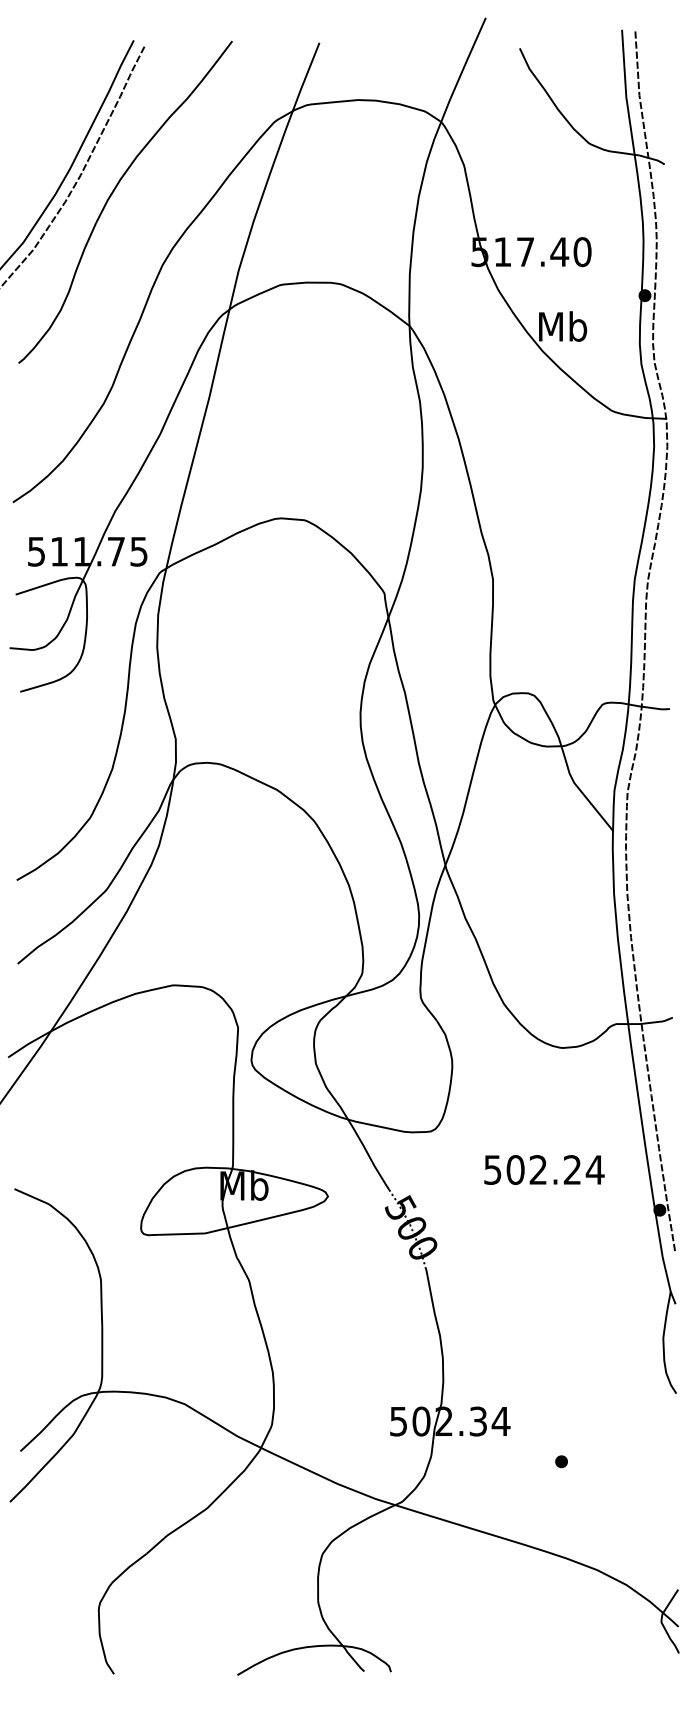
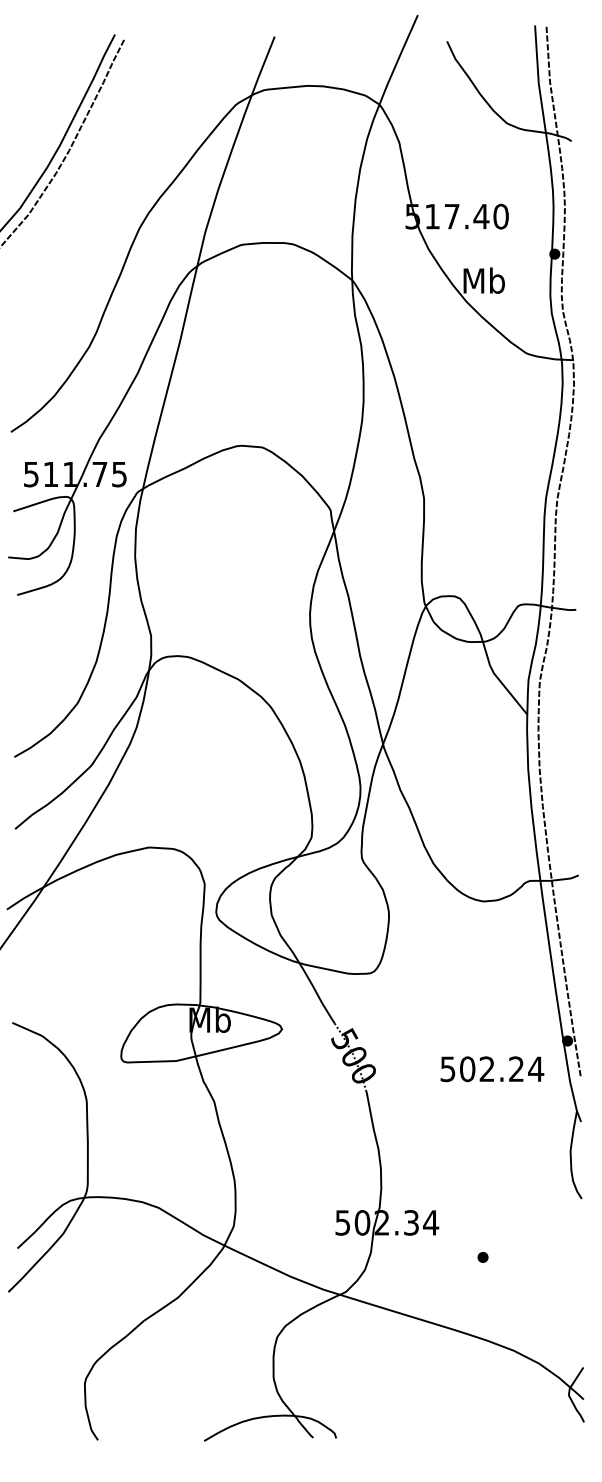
part: (112, 194) -> (96, 167), removed
text: (544, 1169) -> (492, 1068), moved

